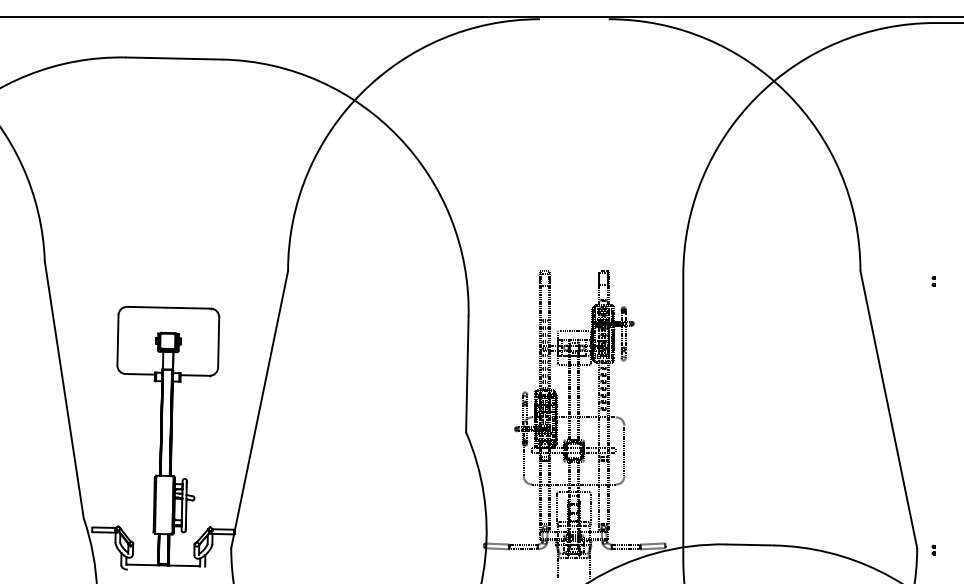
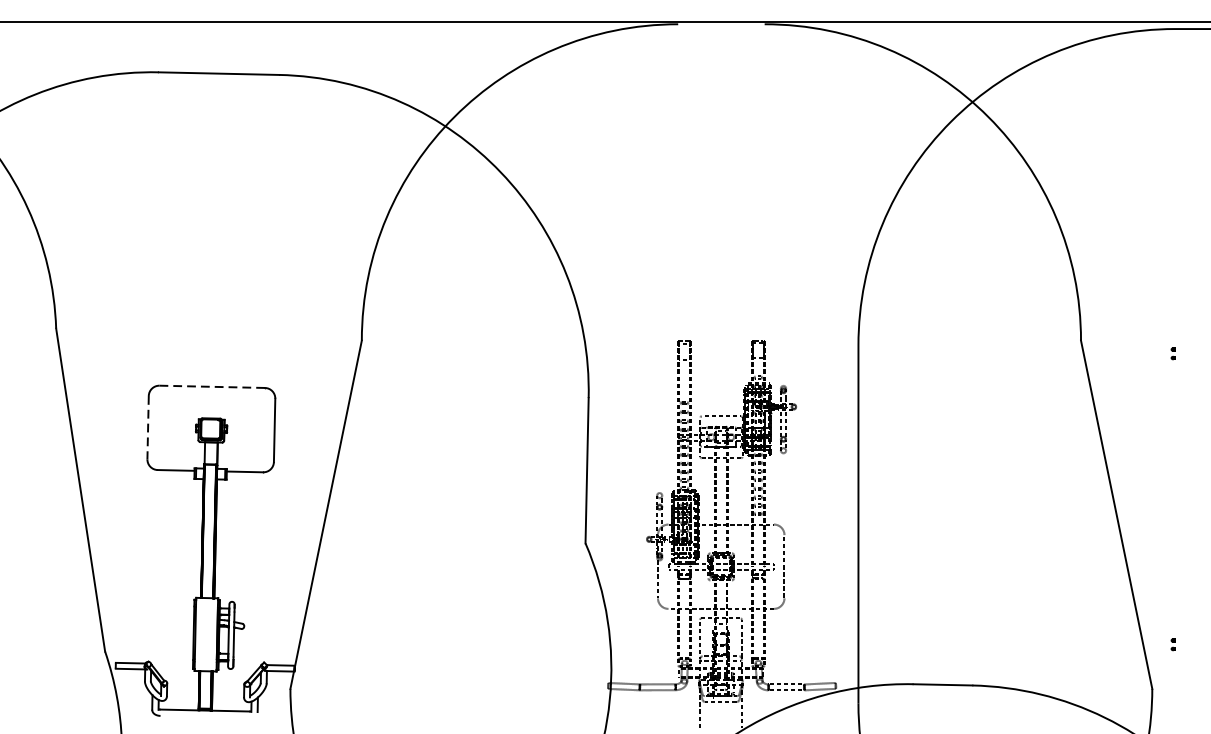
line: (169, 307) -> (212, 386), solid -> dashed
line: (117, 340) -> (147, 427), solid -> dashed
part: (933, 549) -> (1172, 644), moved

